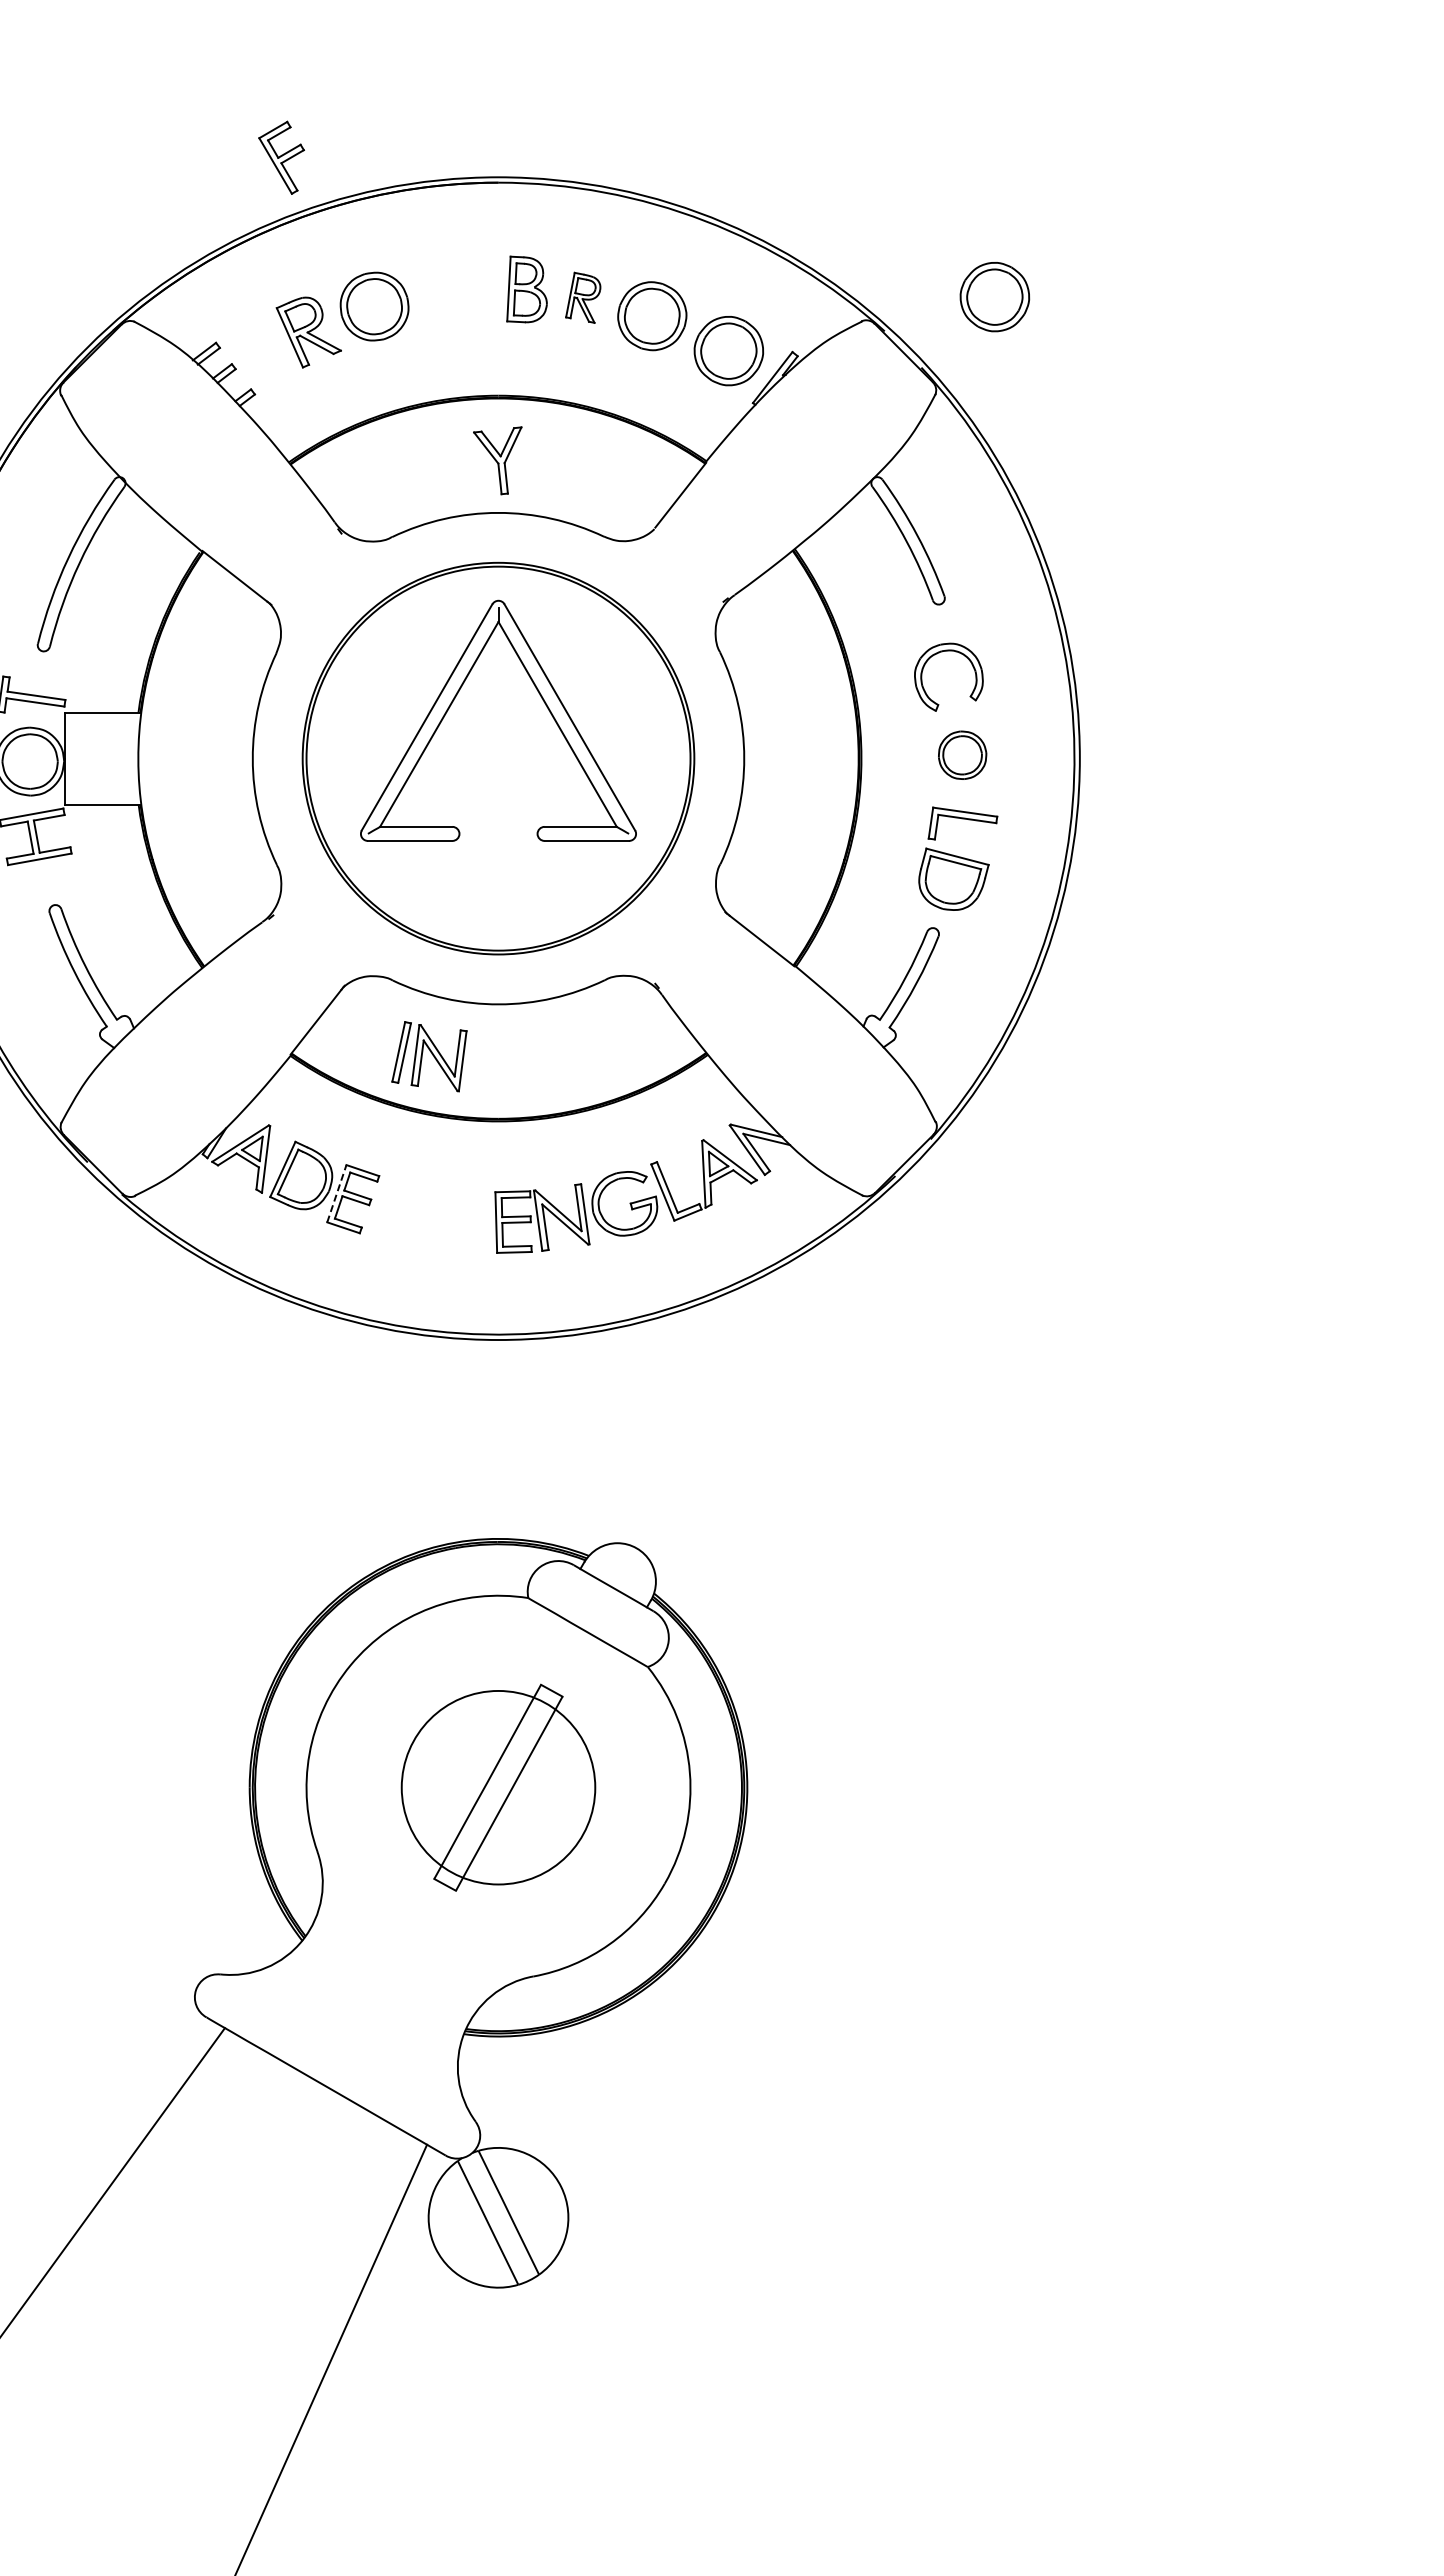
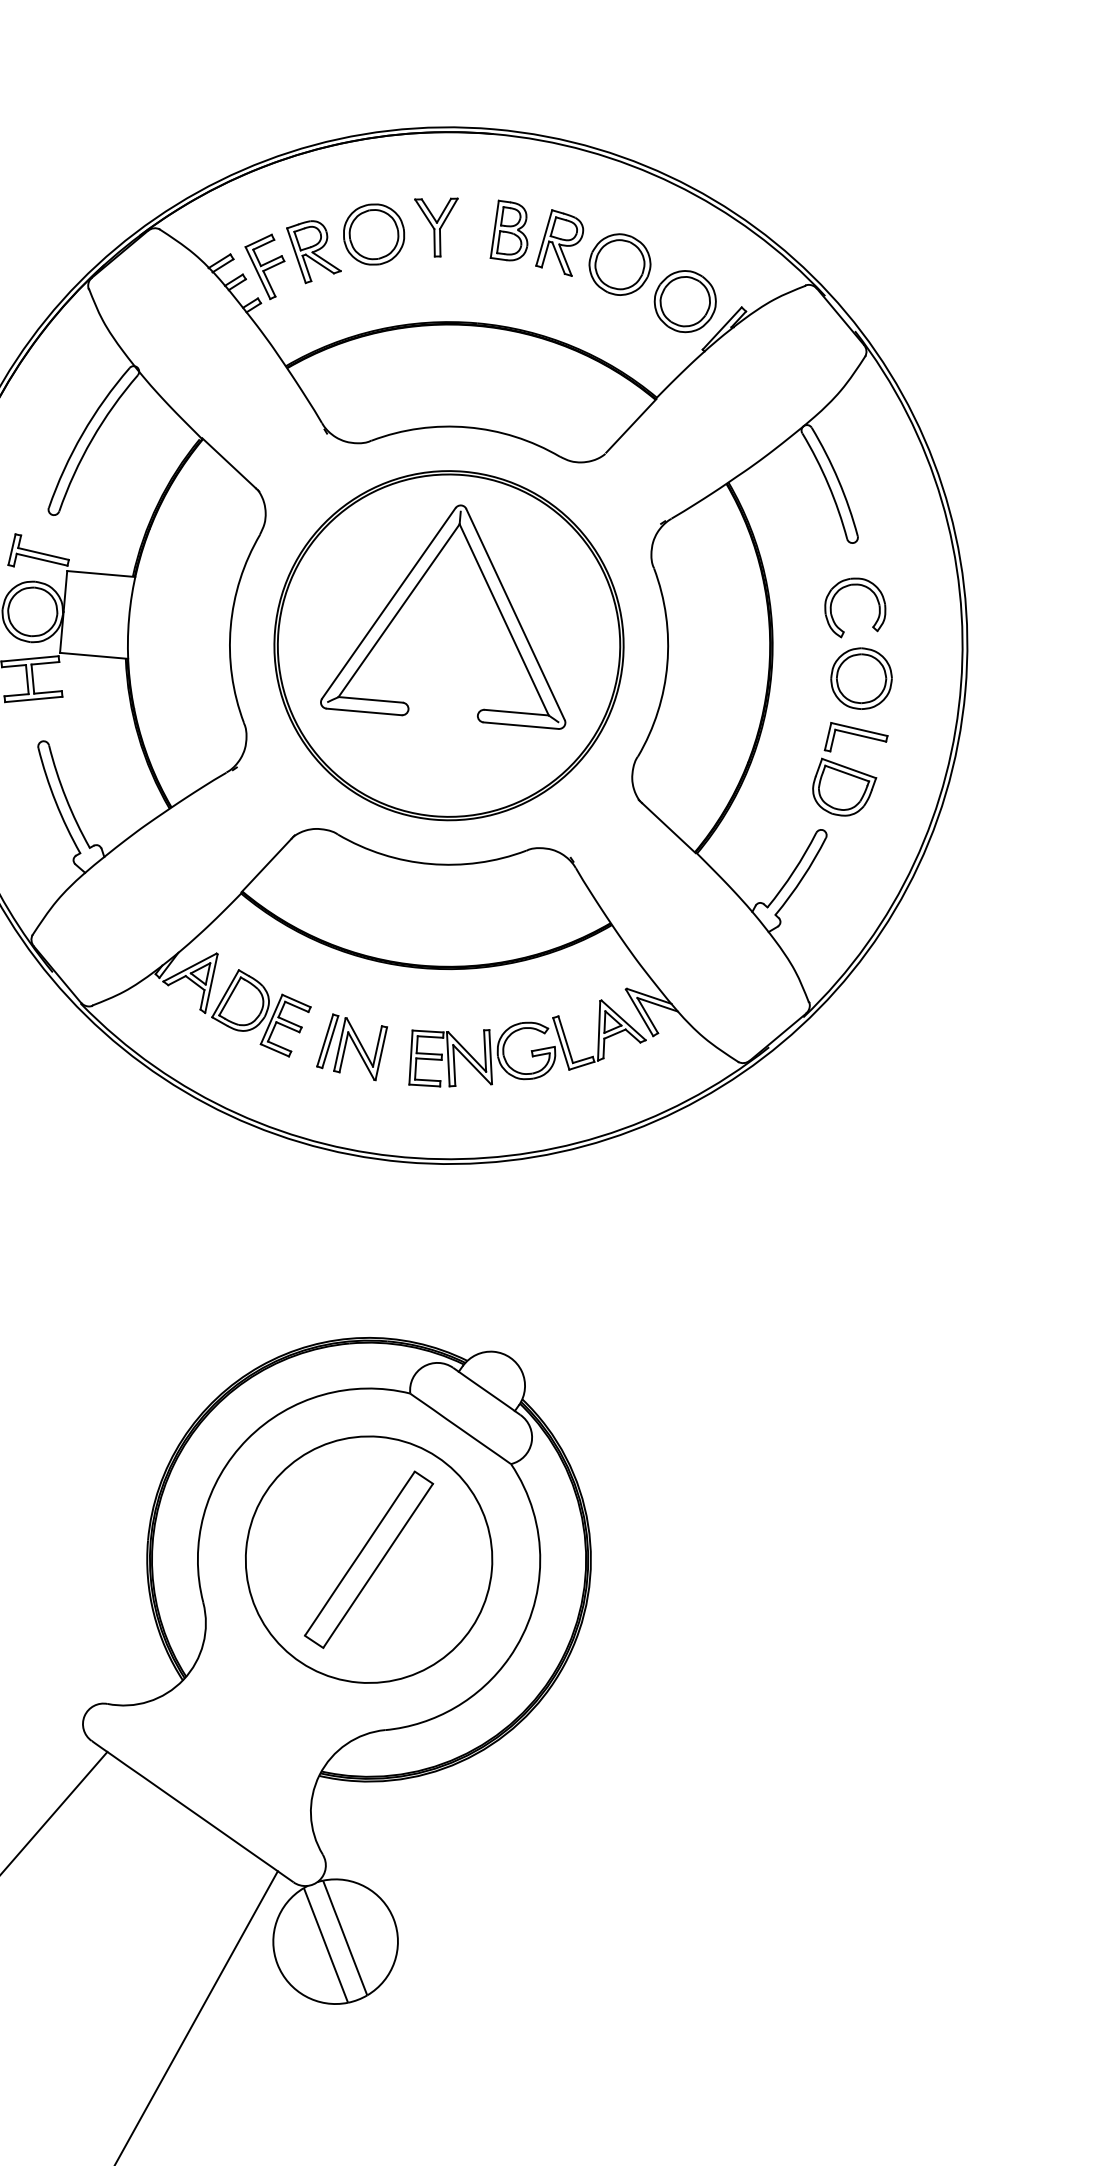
part: (281, 157) -> (263, 265), moved
part: (582, 297) -> (559, 242), size x1.43
part: (994, 297) -> (925, 274), removed
part: (497, 460) -> (433, 226), moved
part: (962, 755) -> (861, 678), size x1.43
part: (429, 1056) -> (352, 1046), moved
line: (337, 1193) -> (272, 1019), dashed -> solid
circle: (498, 1787) -> (369, 1559), size x1.43

